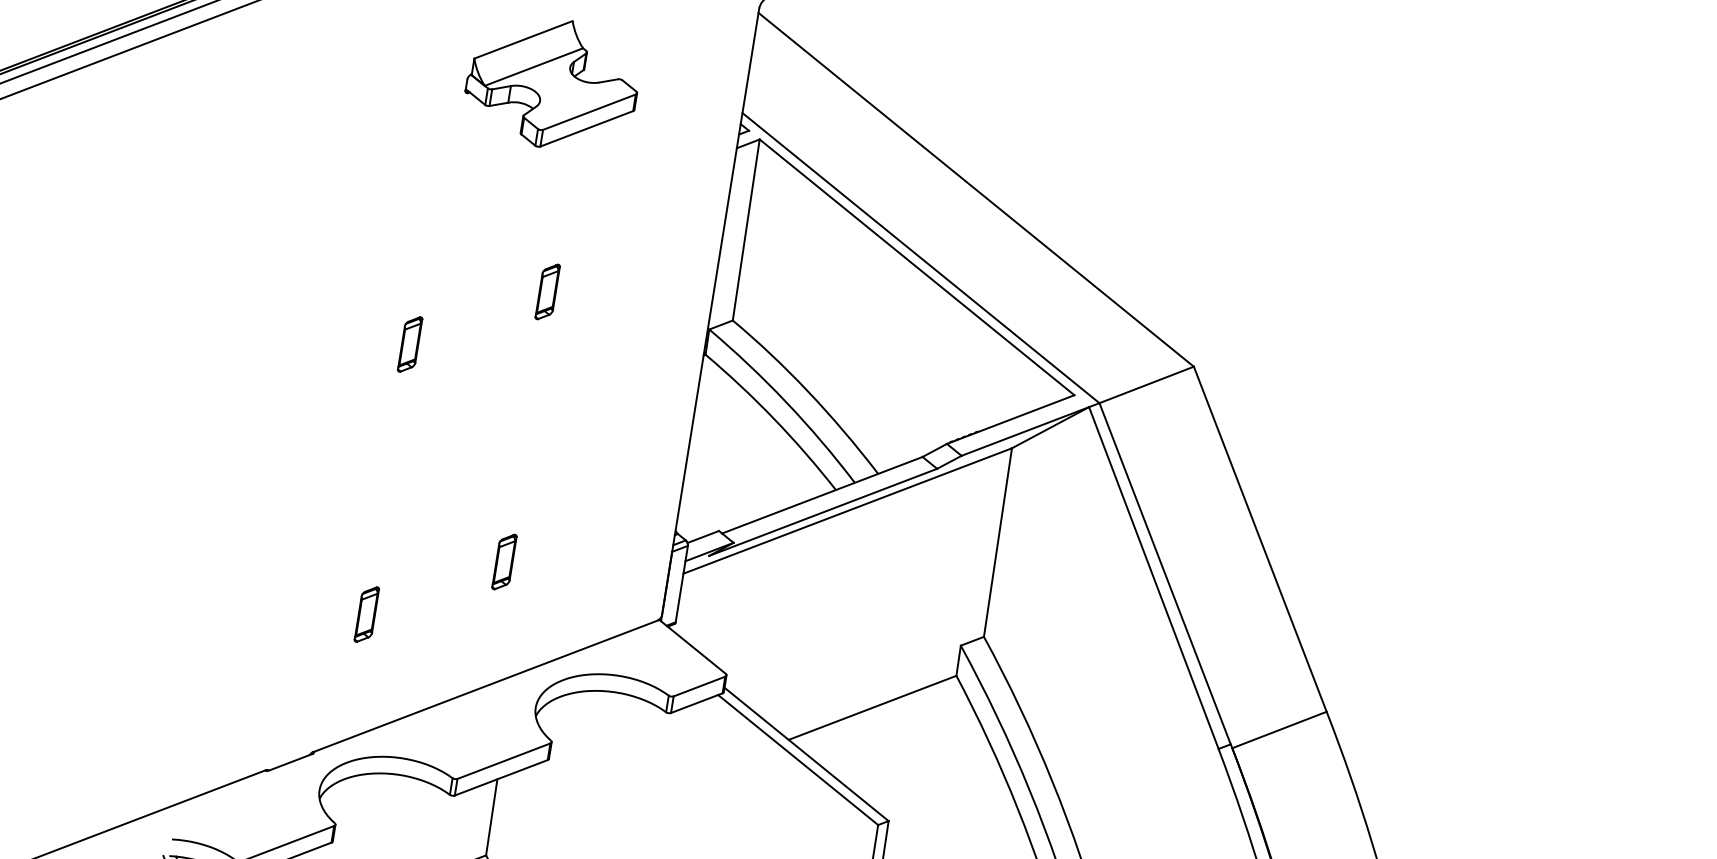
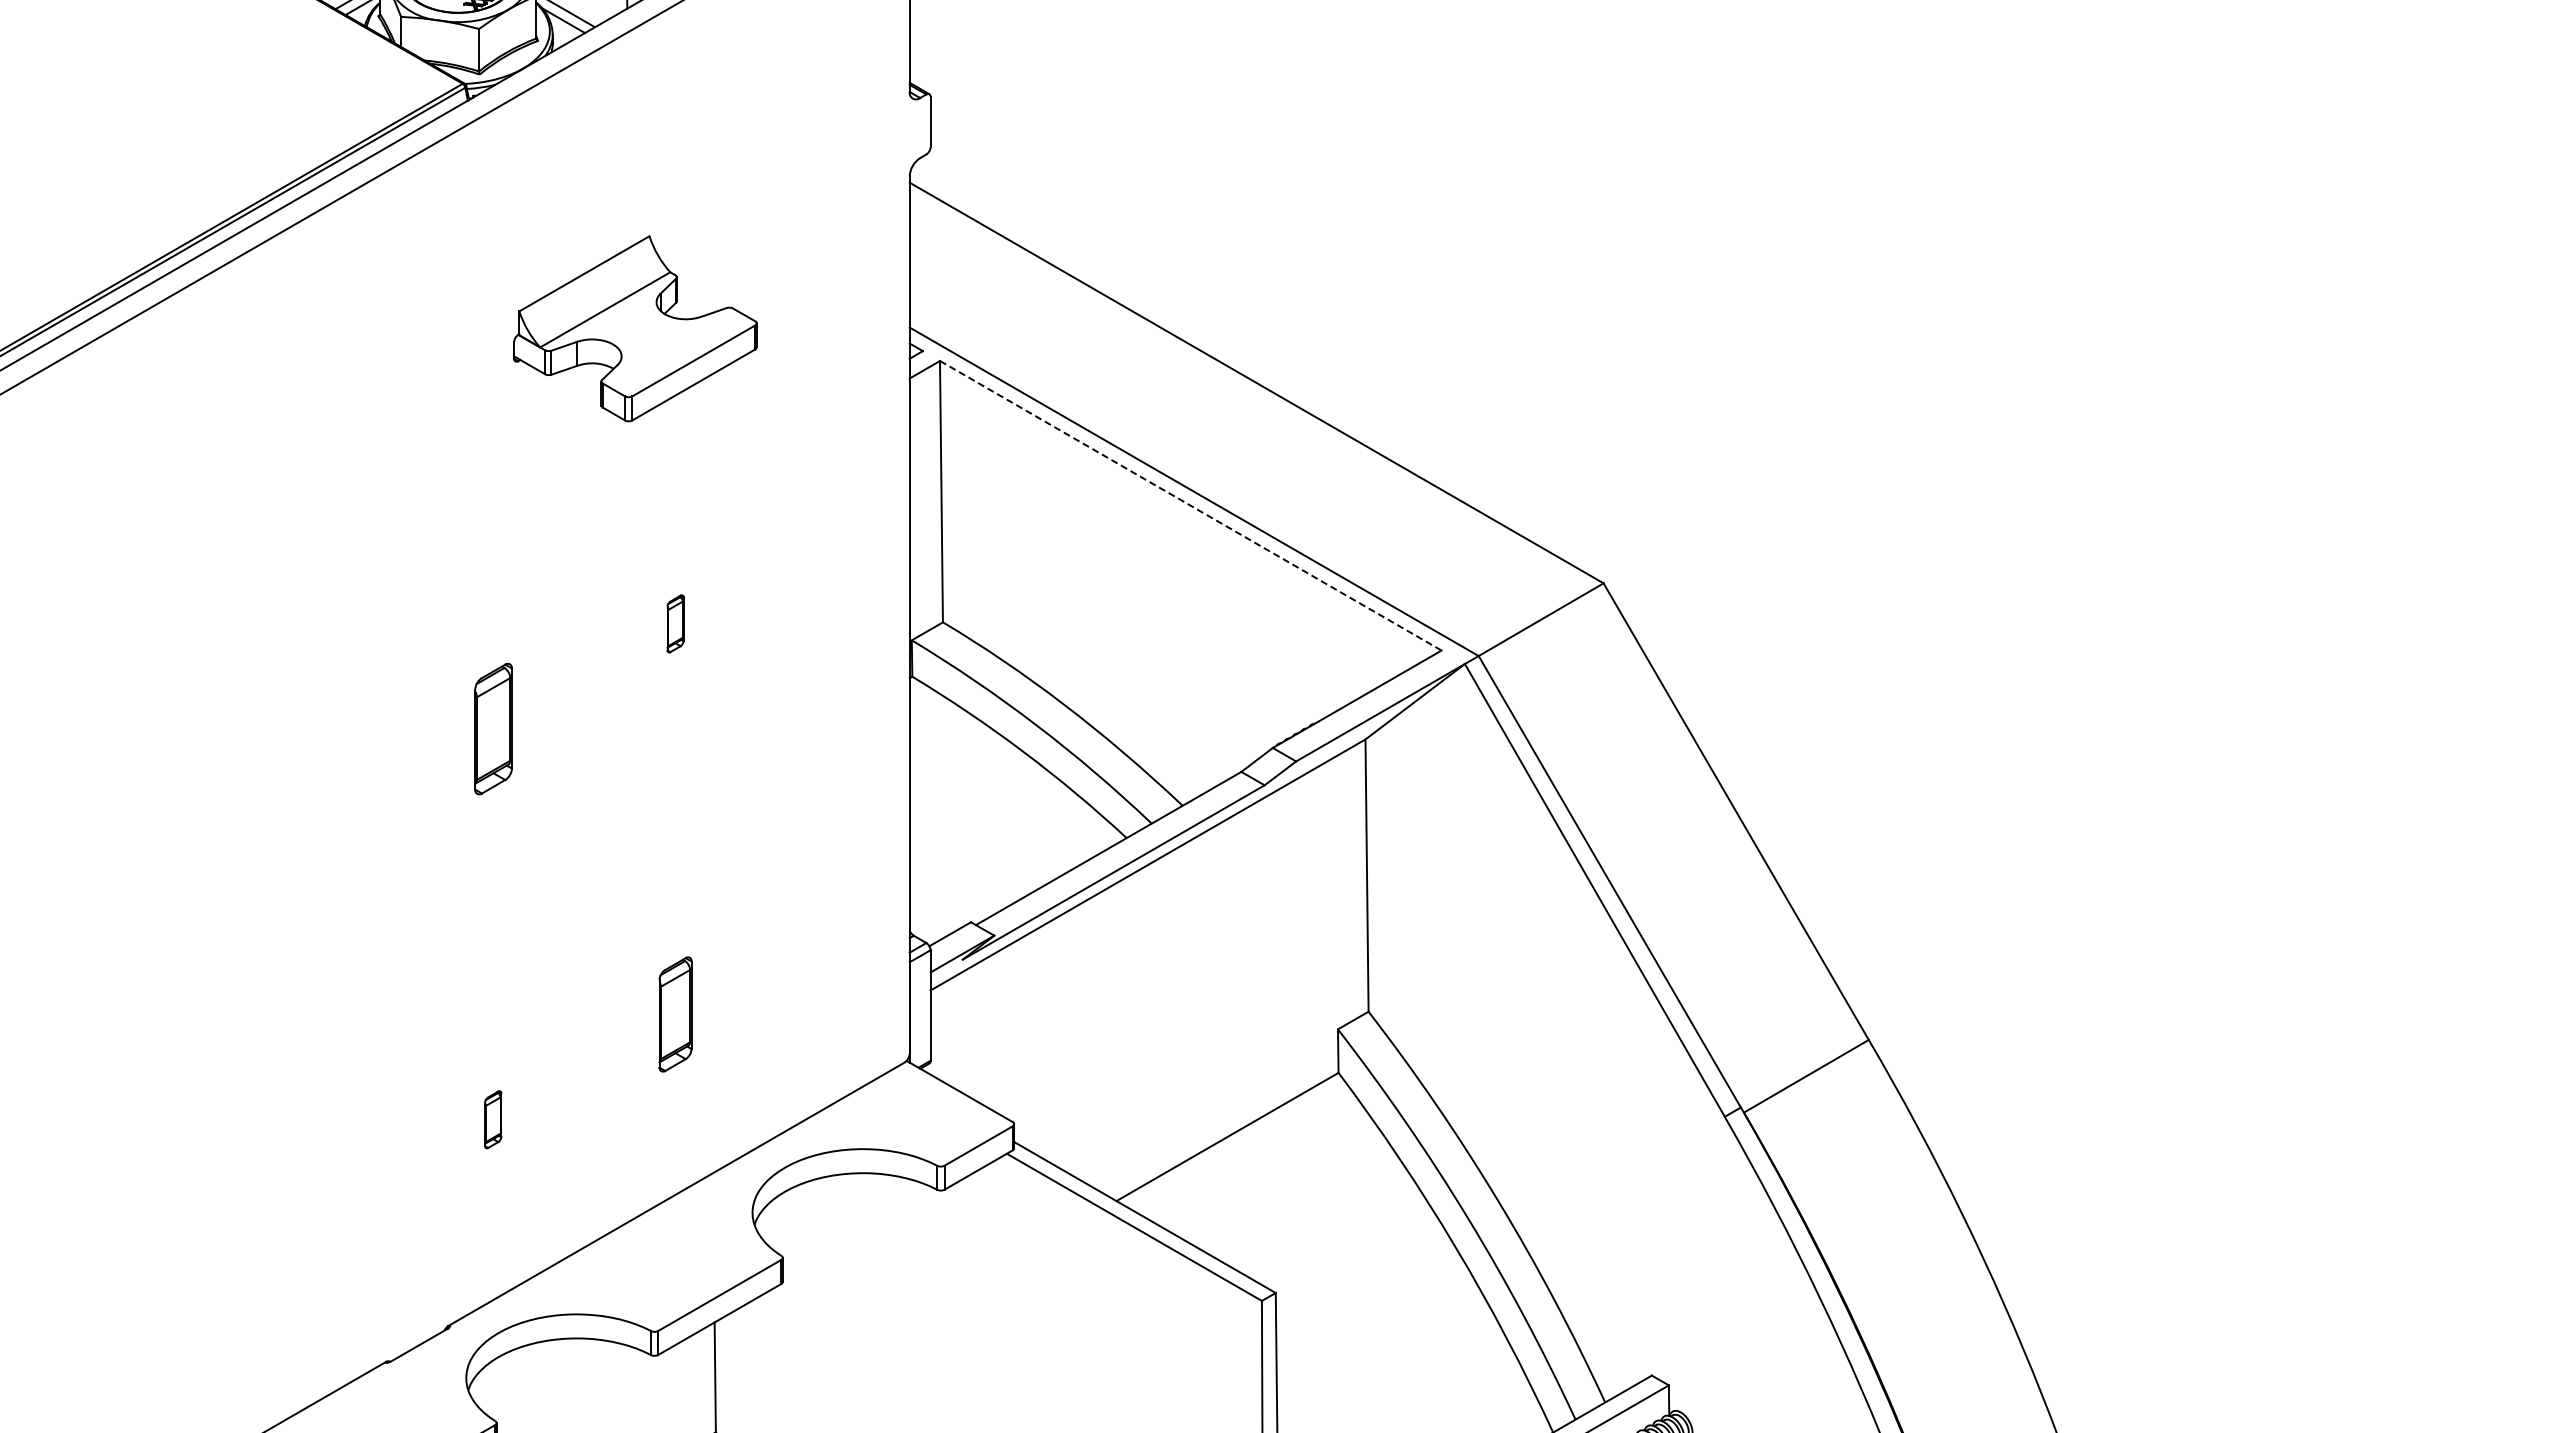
line: (916, 267) -> (1190, 505), solid -> dashed
part: (547, 291) -> (675, 623), size x0.7
part: (409, 344) -> (492, 728), size x1.6
part: (504, 562) -> (675, 1014), size x1.4
part: (366, 614) -> (492, 1119), size x0.7

